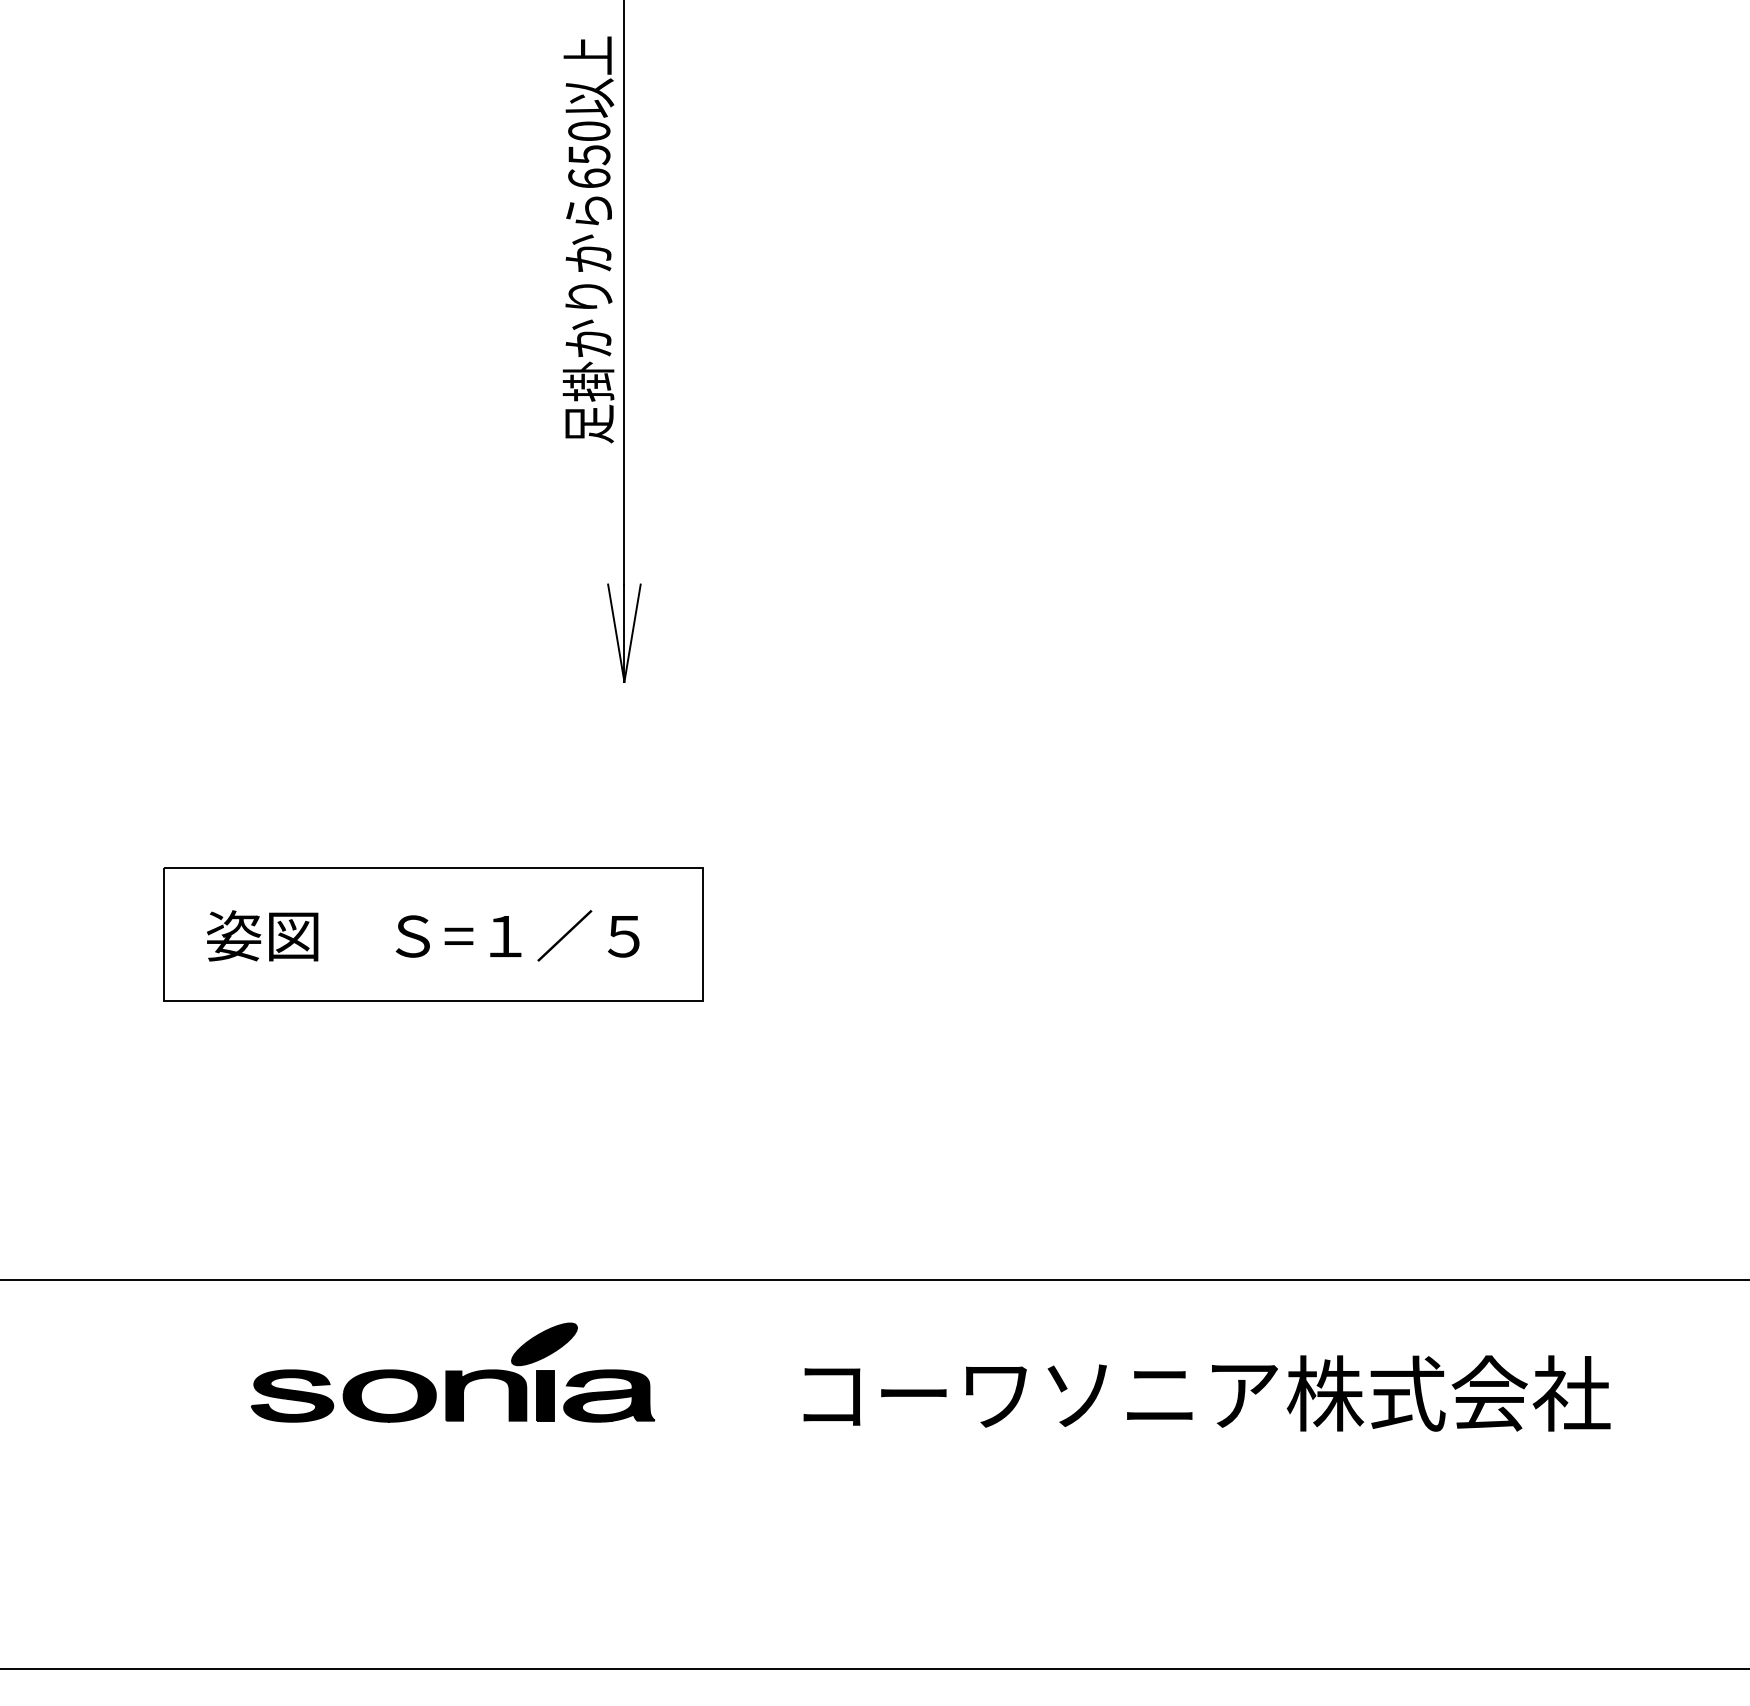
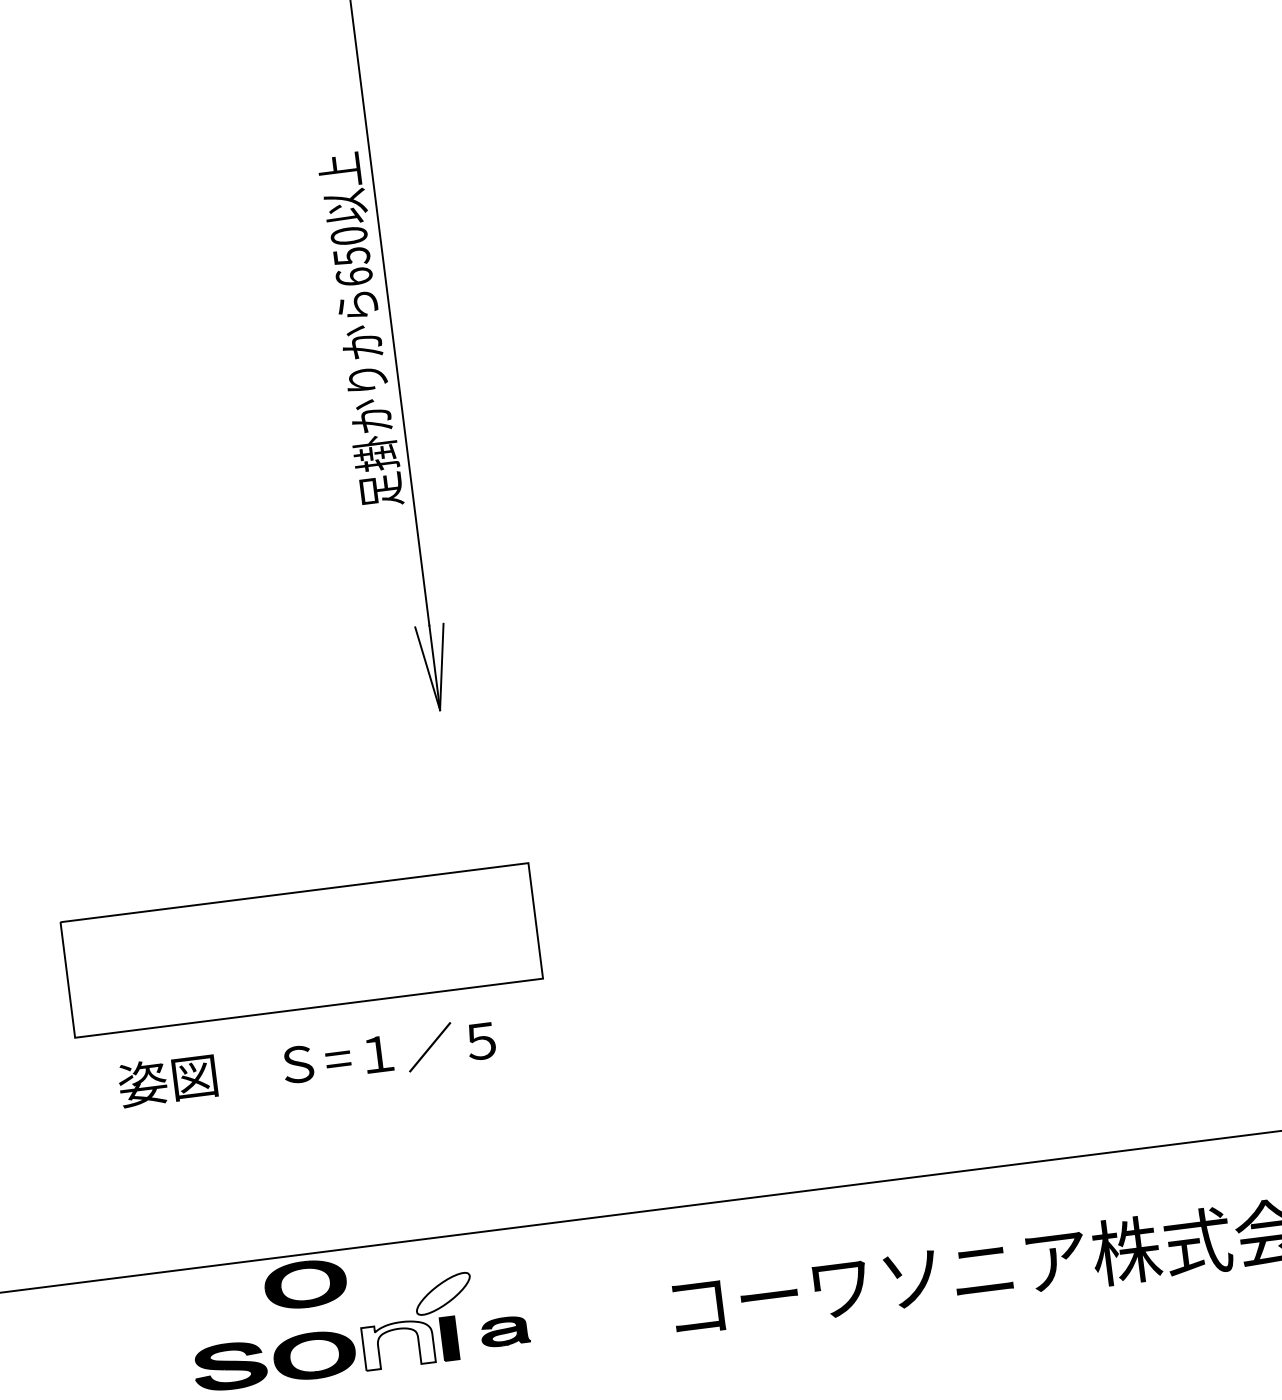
text: (423, 935) -> (307, 1062), moved
part: (389, 1313) -> (305, 1284), added
fill: (544, 1344) -> (443, 1294), removed
fill: (486, 1395) -> (398, 1344), removed
part: (609, 1395) -> (505, 1331), size x0.6

